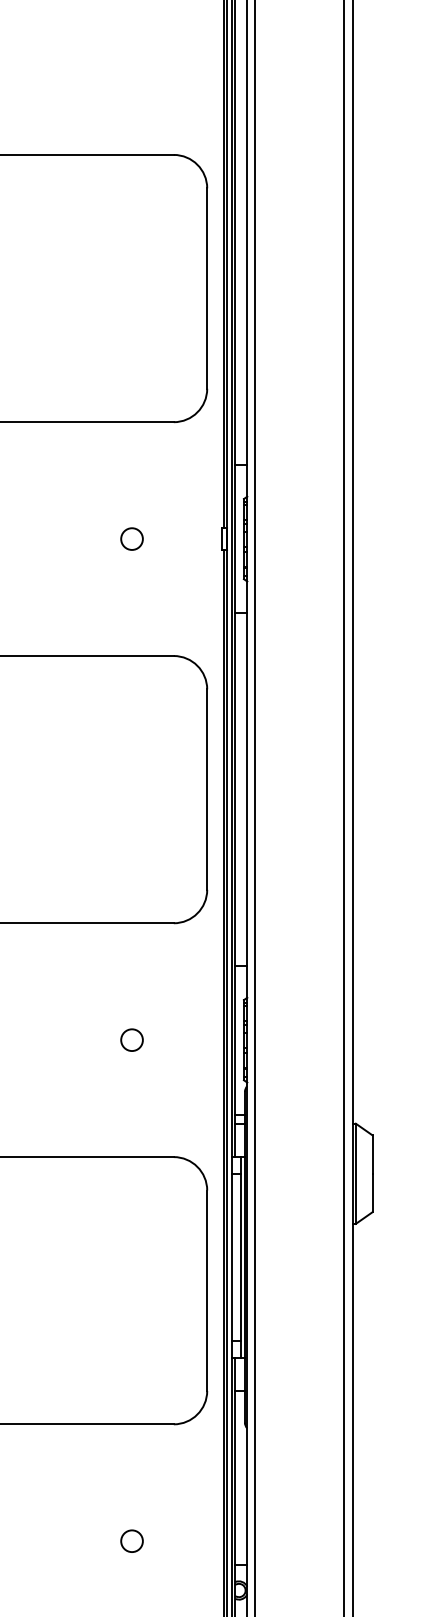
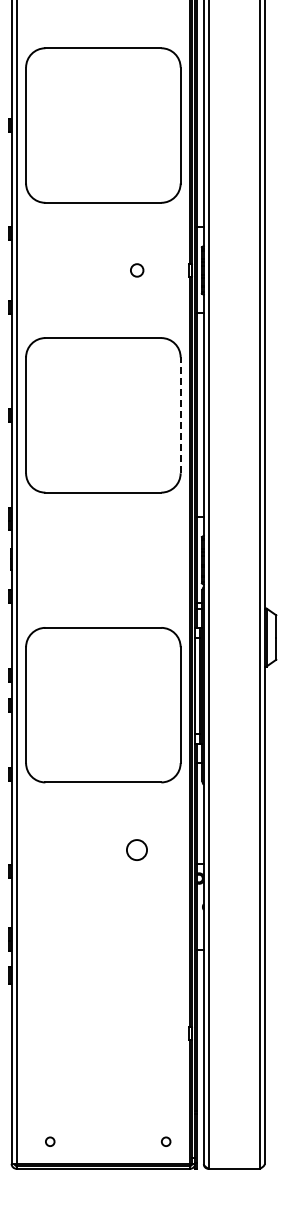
line: (206, 789) -> (180, 415), solid -> dashed
circle: (132, 1040) -> (137, 560), removed
circle: (132, 1540) -> (137, 849), size x1.6

